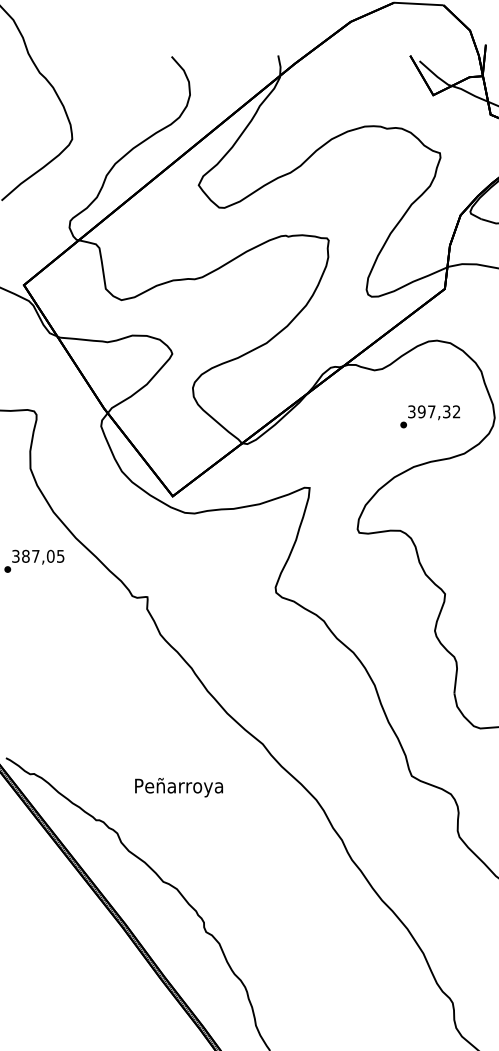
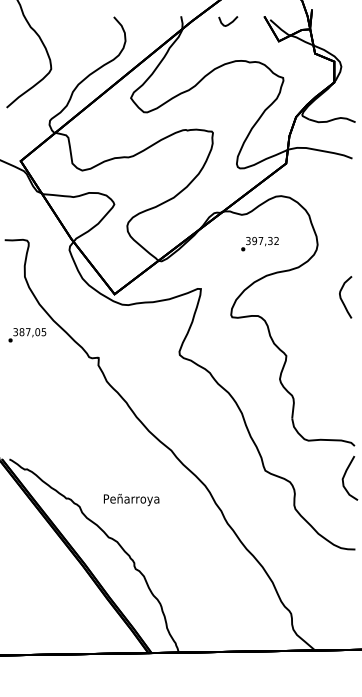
curve: (354, 65) -> (229, 22), added
text: (429, 417) -> (259, 244), moved
text: (178, 786) -> (131, 499), moved

